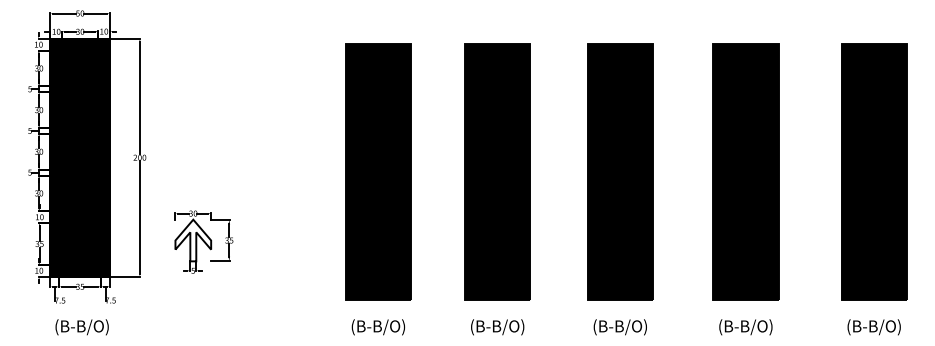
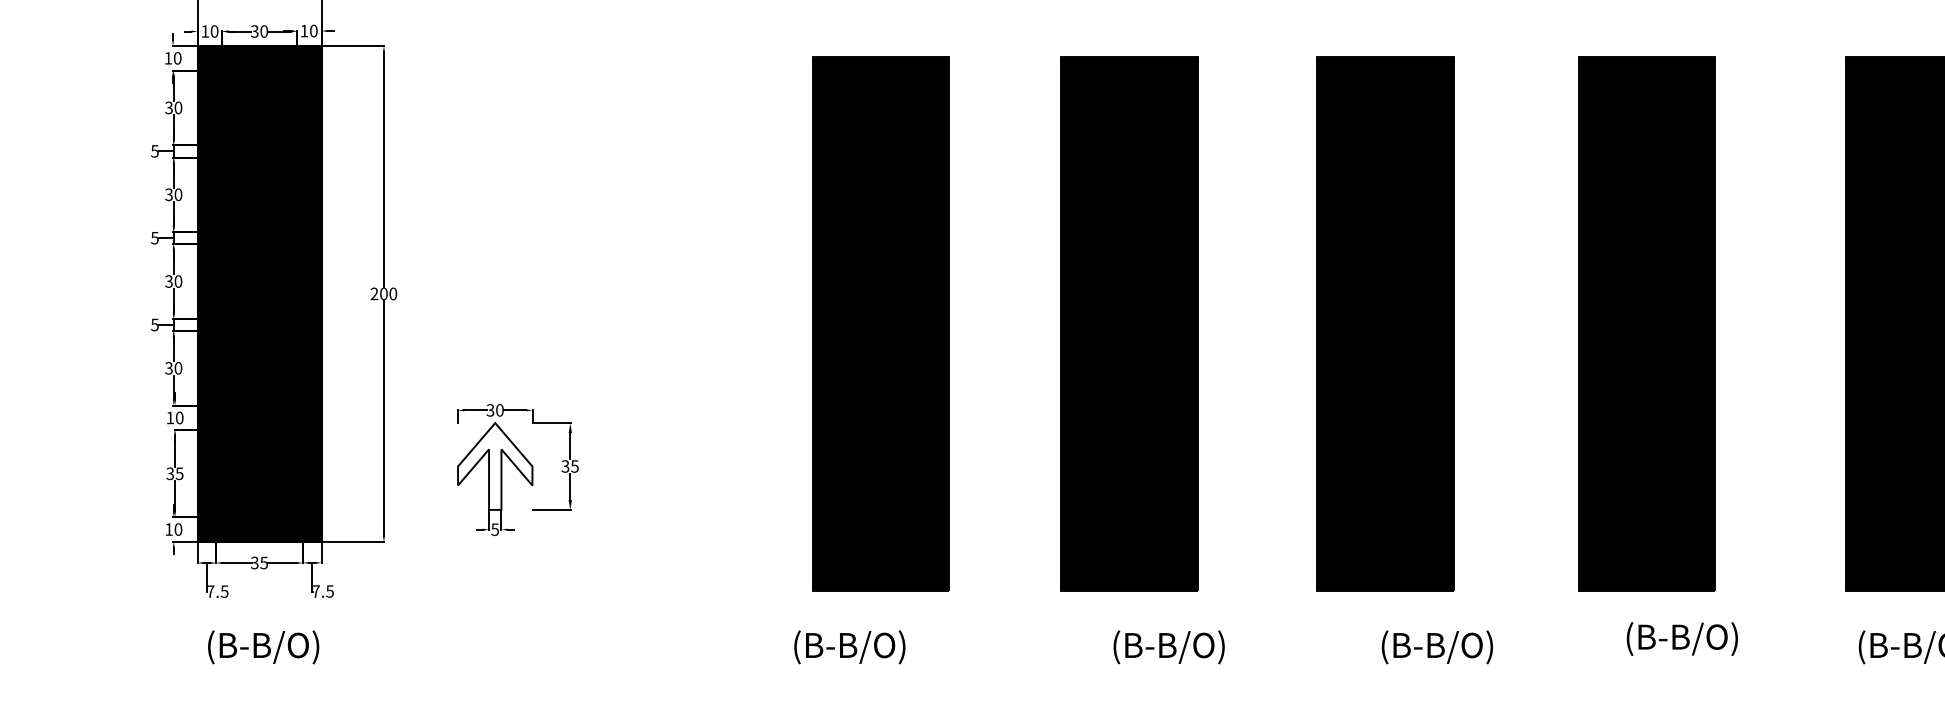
text: (378, 327) -> (849, 647), moved
text: (497, 327) -> (1168, 647), moved
text: (619, 327) -> (1435, 647), moved
text: (745, 327) -> (1681, 639), moved

